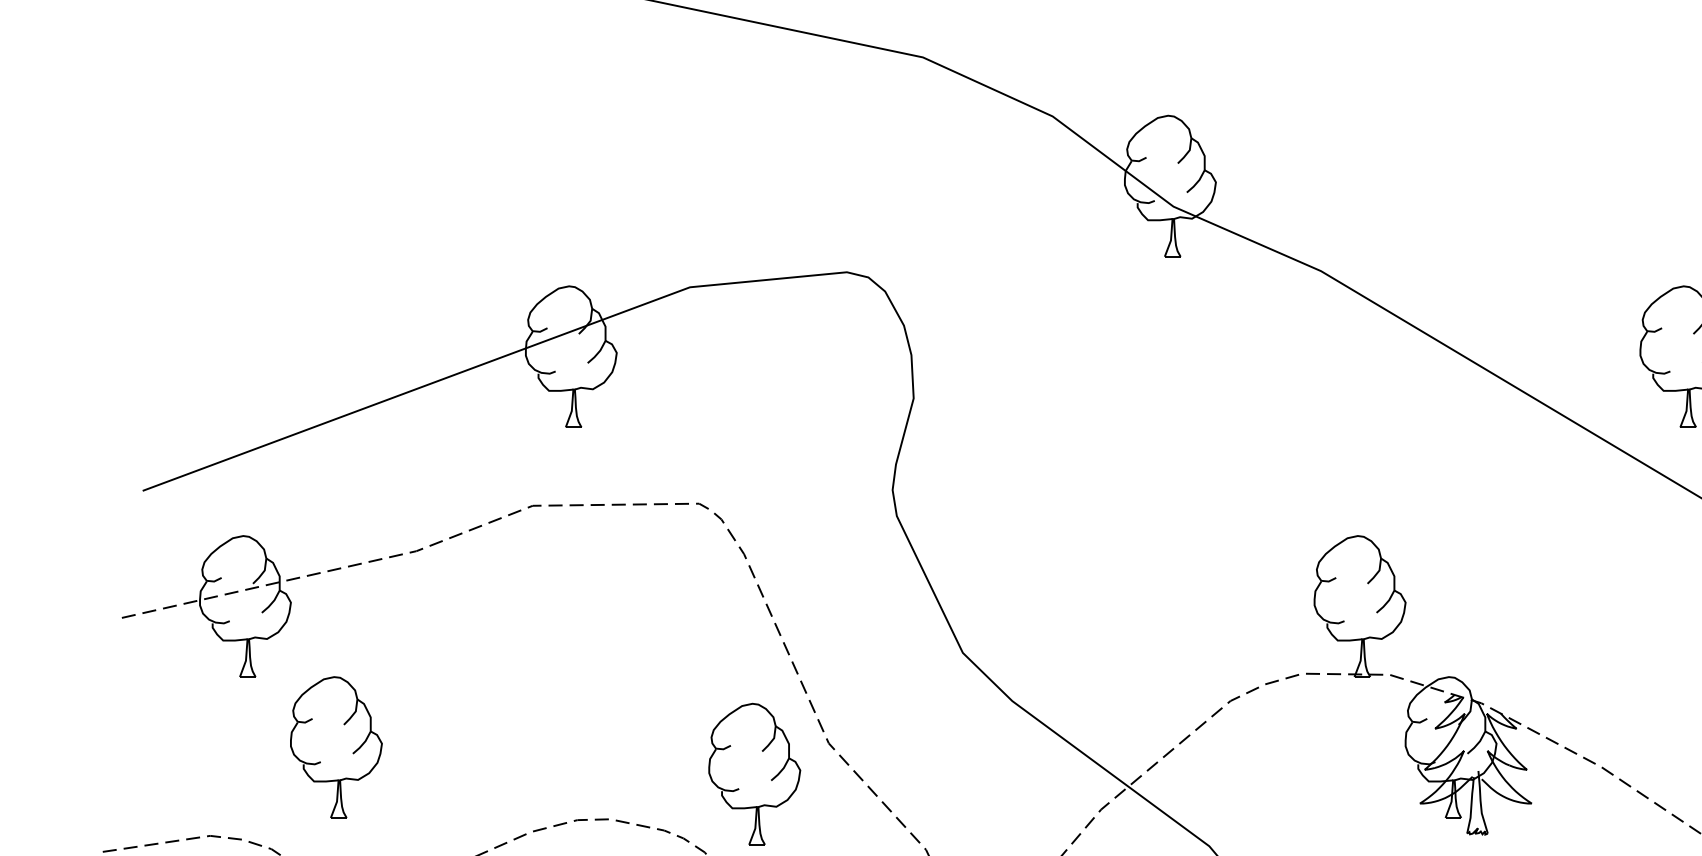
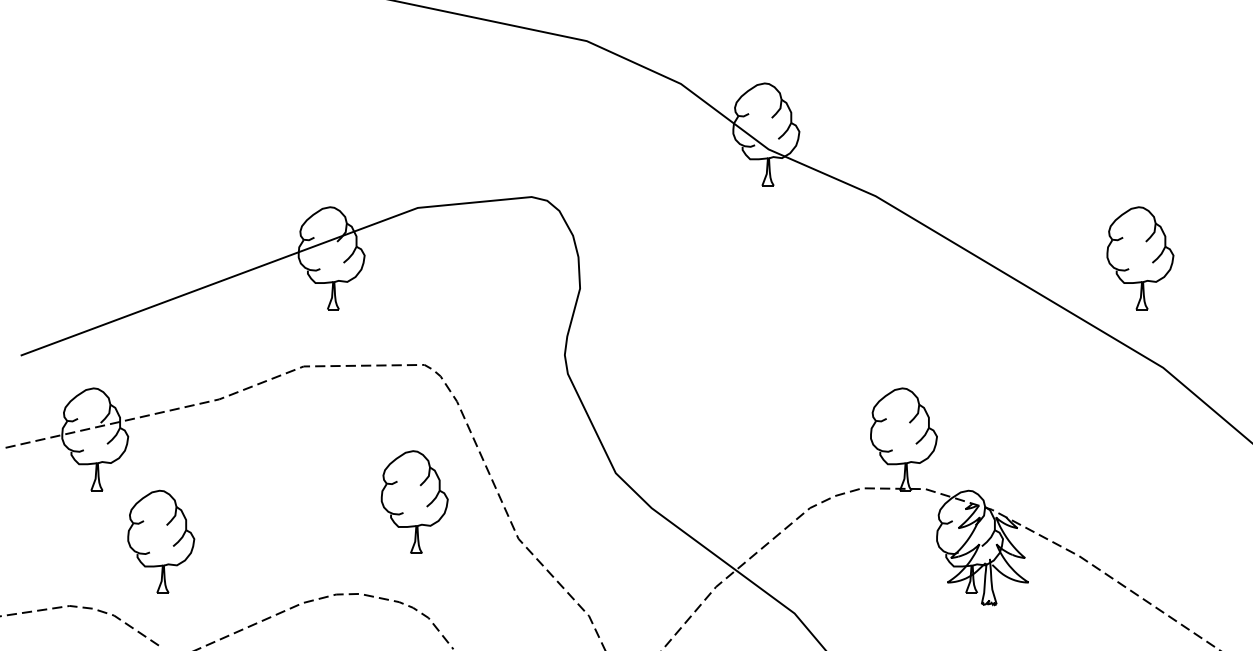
part: (754, 773) -> (414, 501), moved

